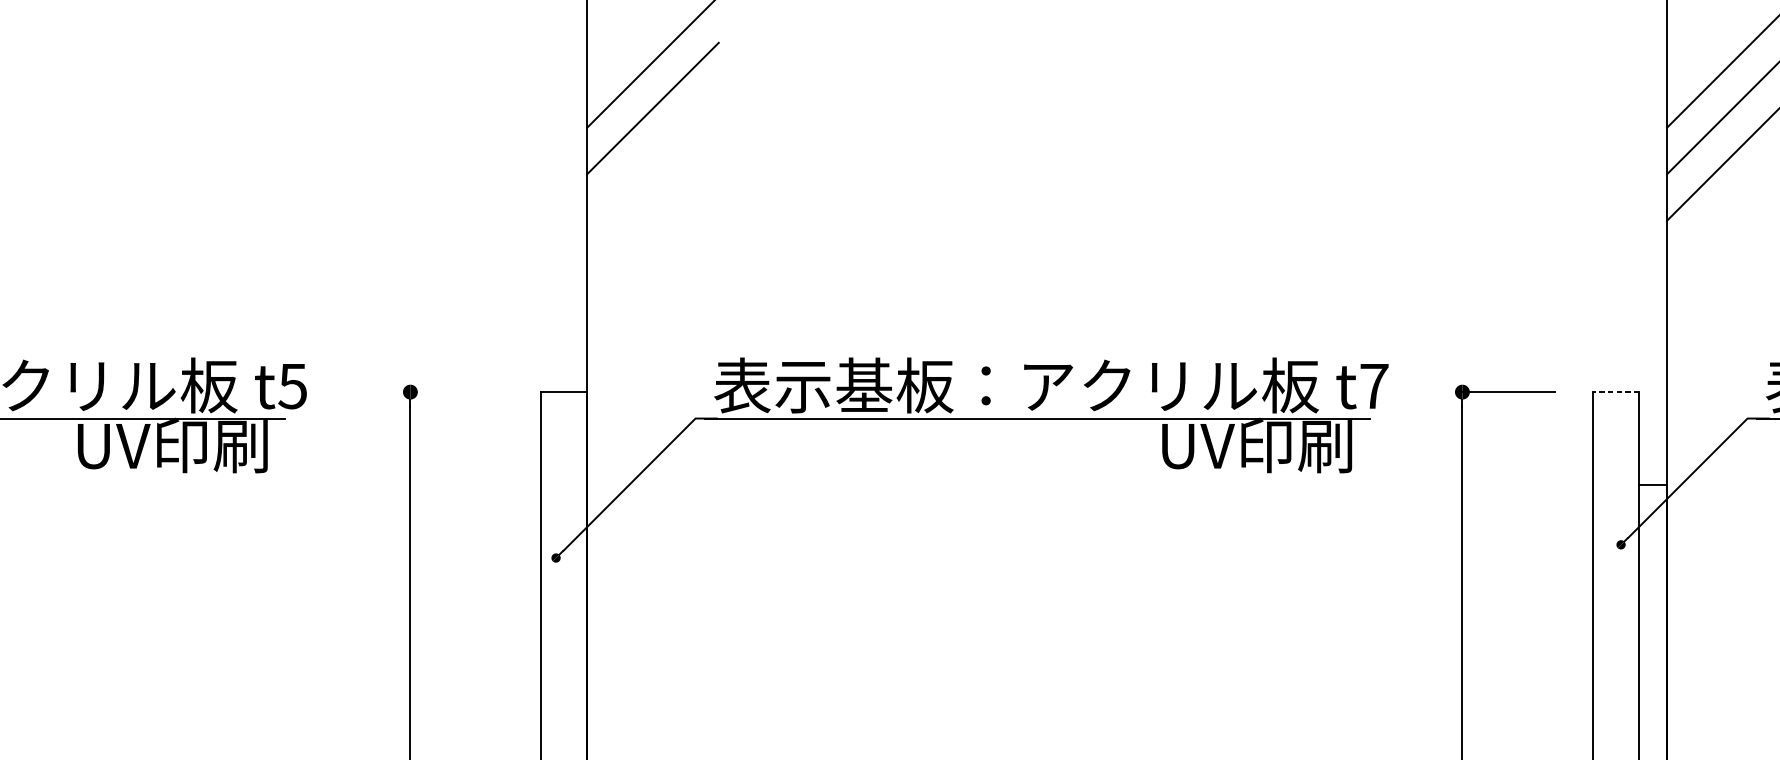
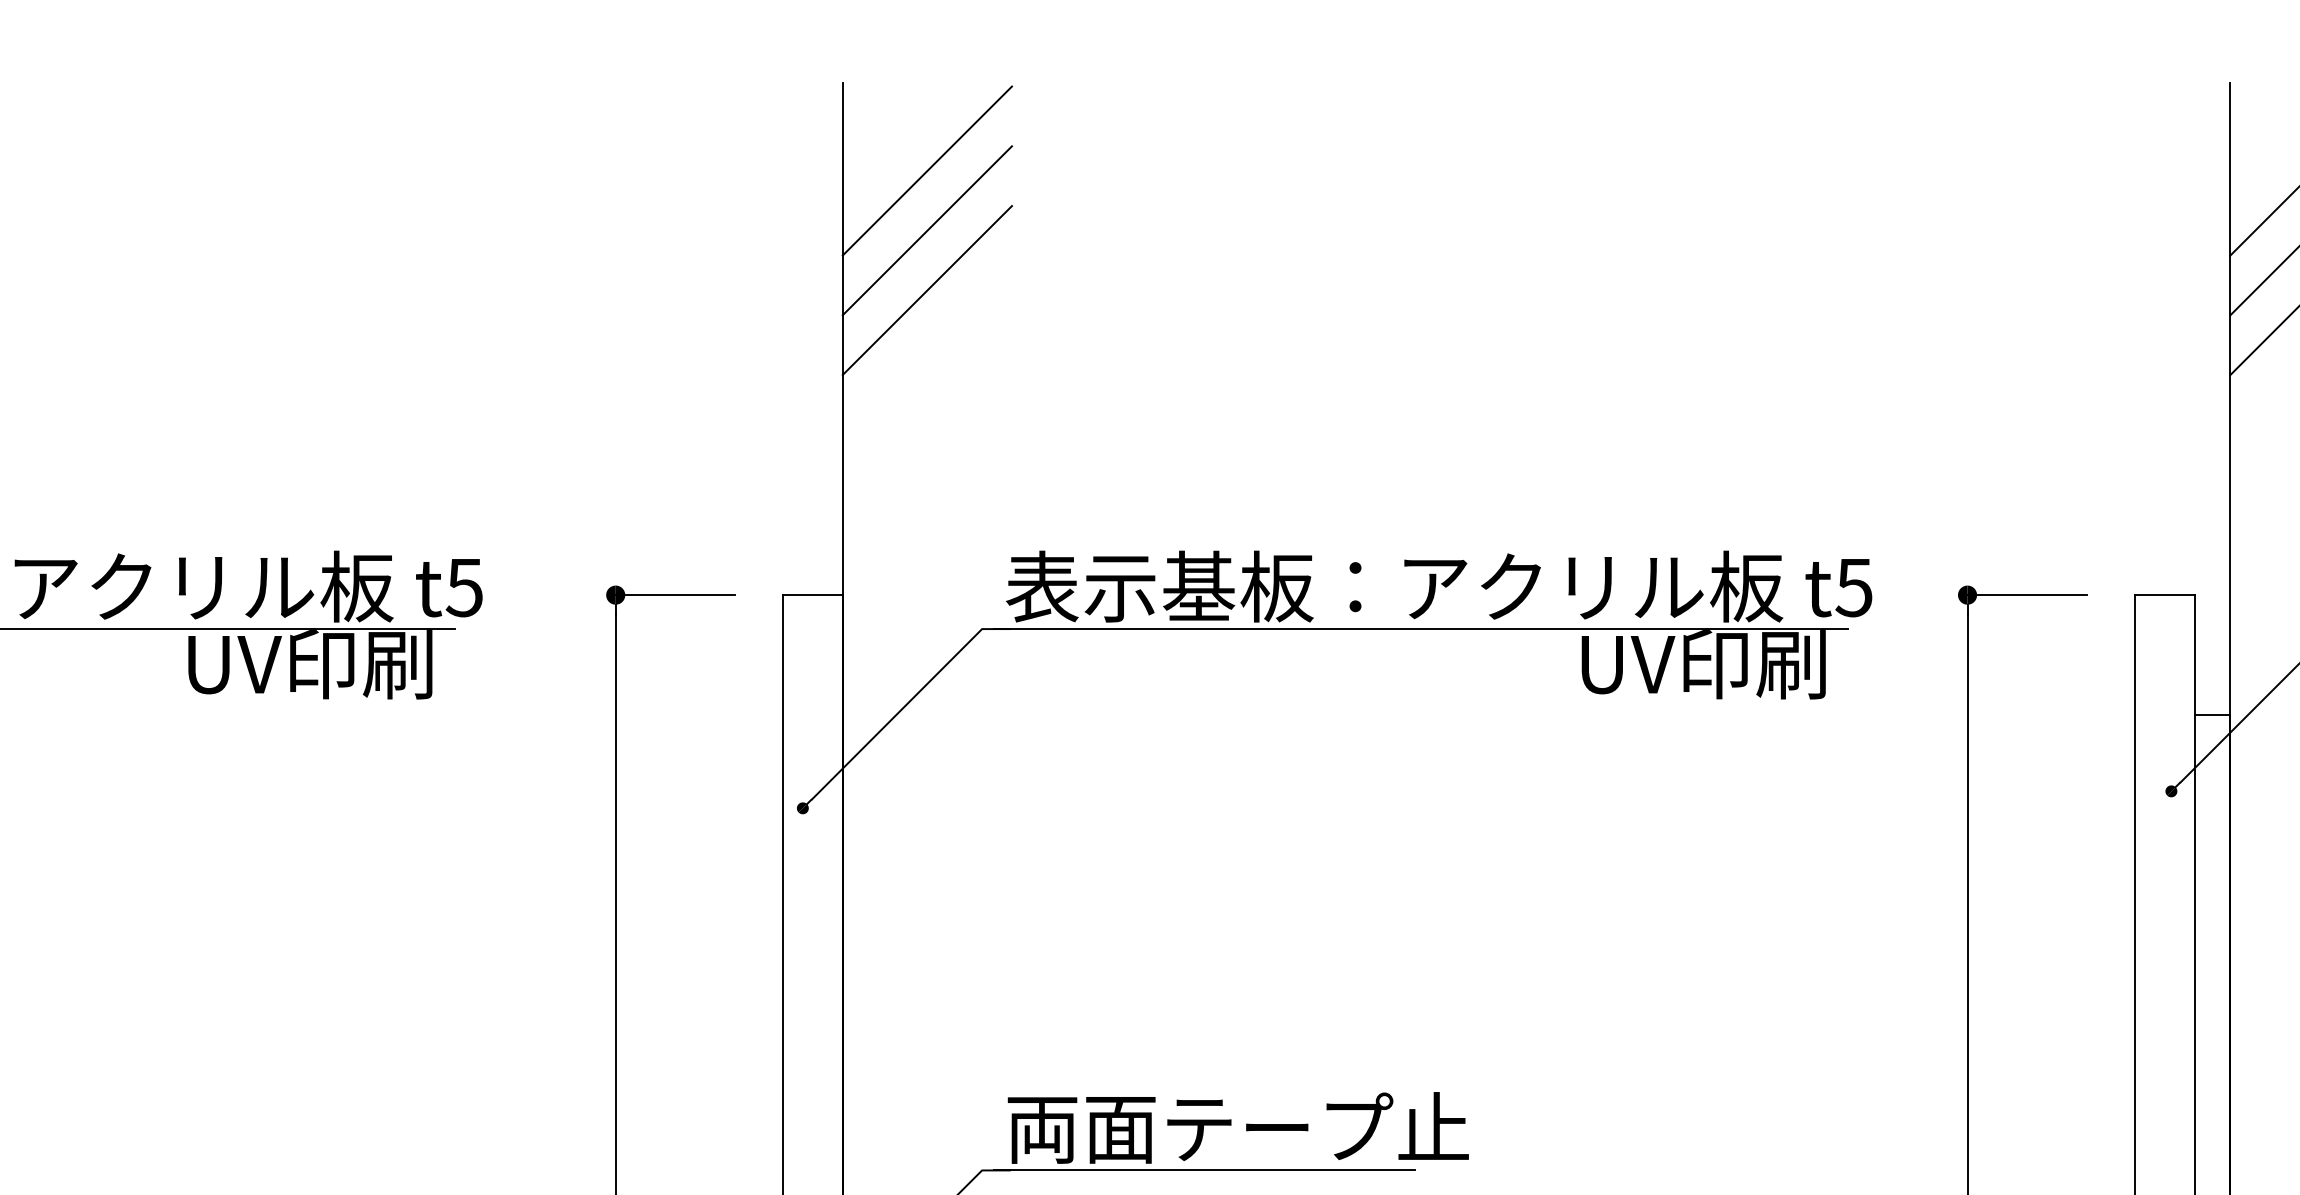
line: (652, 155) -> (926, 290), added
text: (1373, 386) -> (1853, 588), t7 -> t5
line: (456, 392) -> (675, 595), added
line: (1615, 392) -> (2164, 595), dashed -> solid

